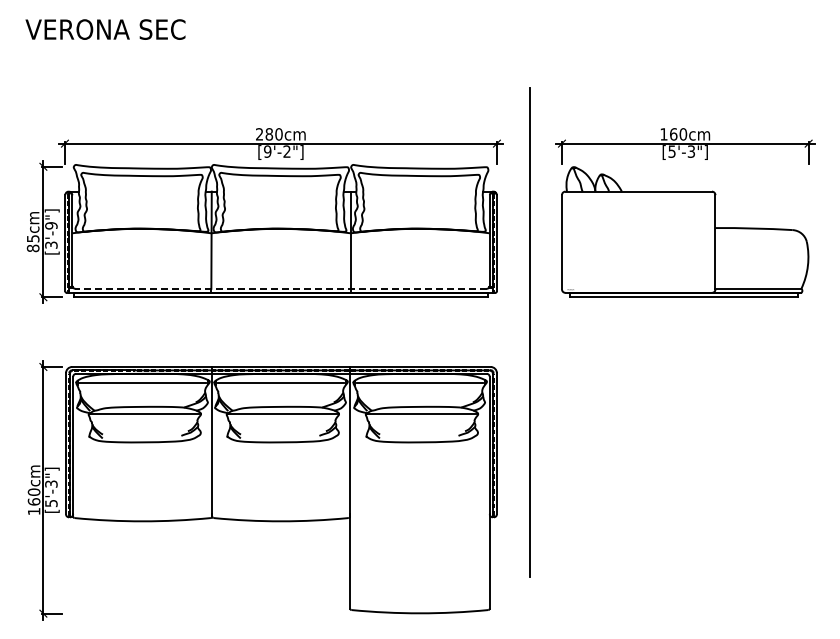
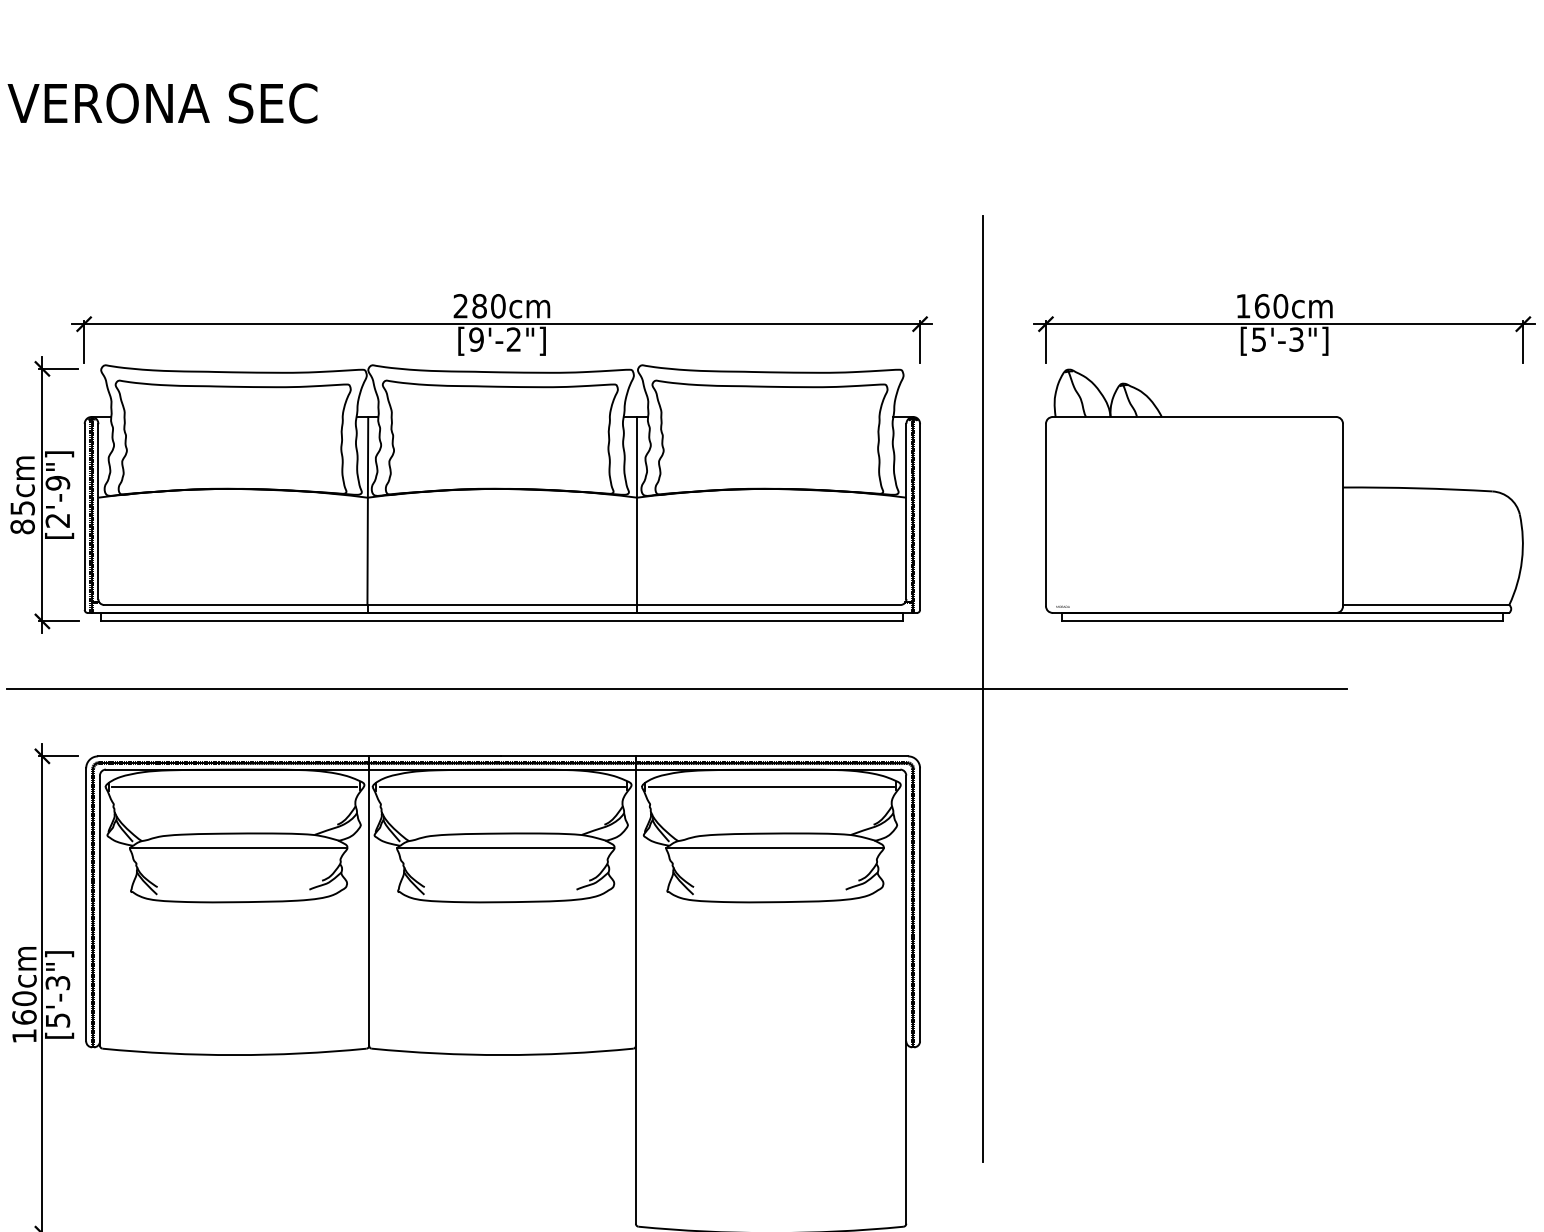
text: (51, 244) -> (58, 519), [3'-9"] -> [2'-9"]
line: (281, 288) -> (503, 604), dashed -> solid
line: (371, 332) -> (677, 689), added

